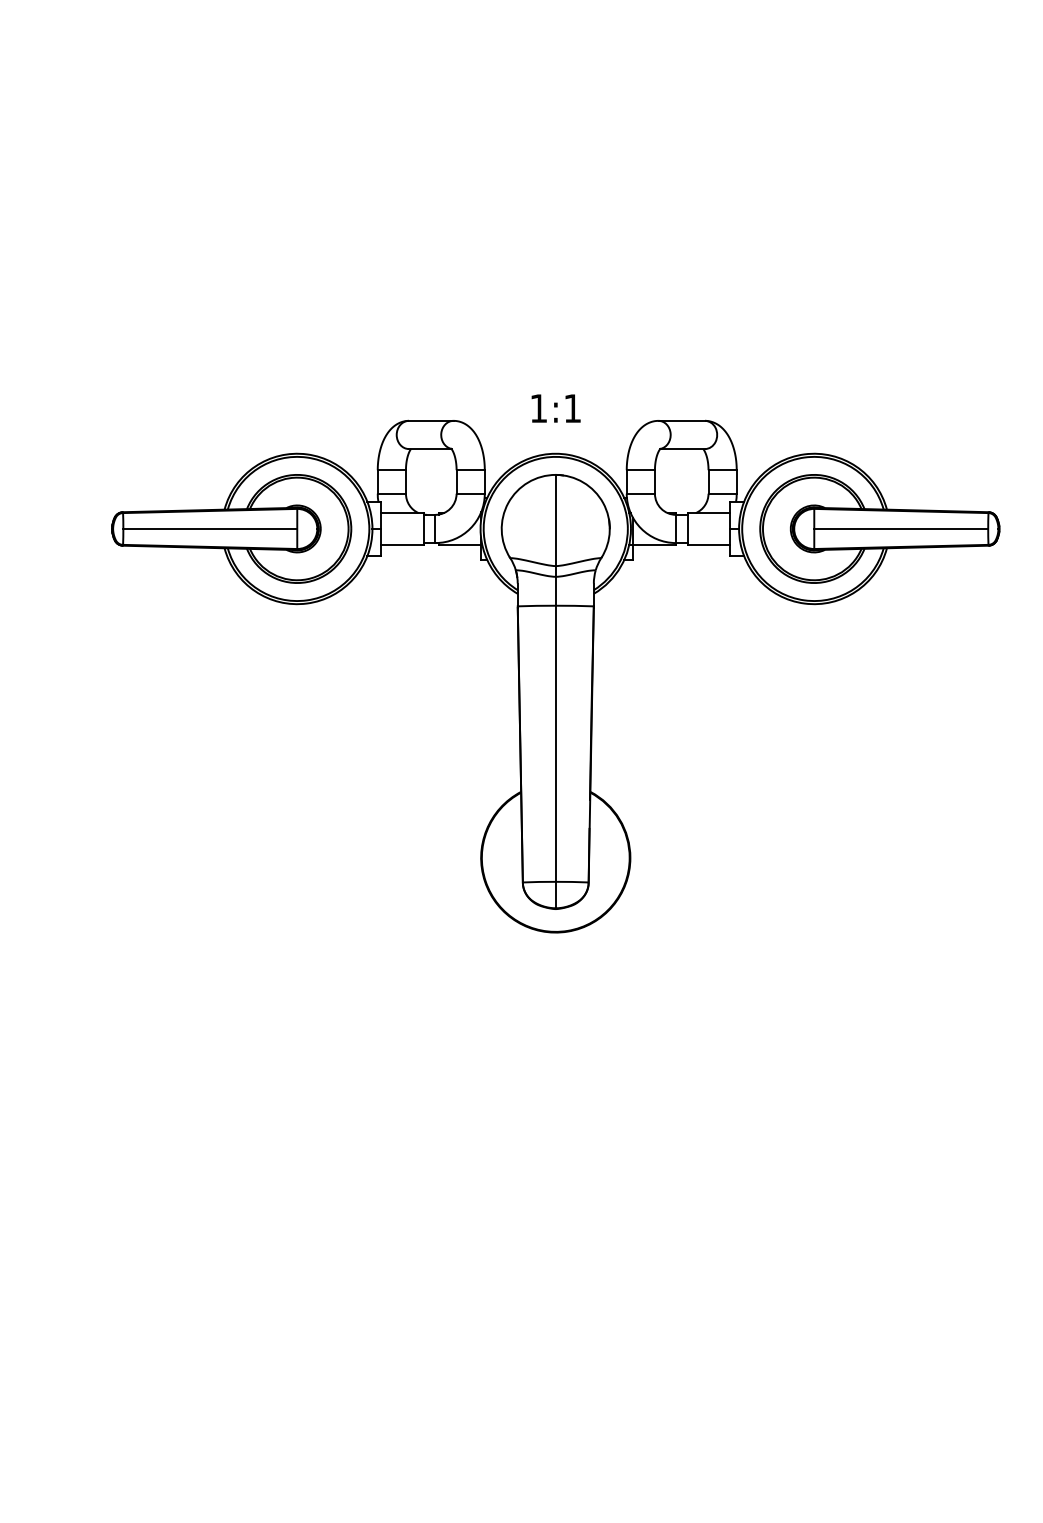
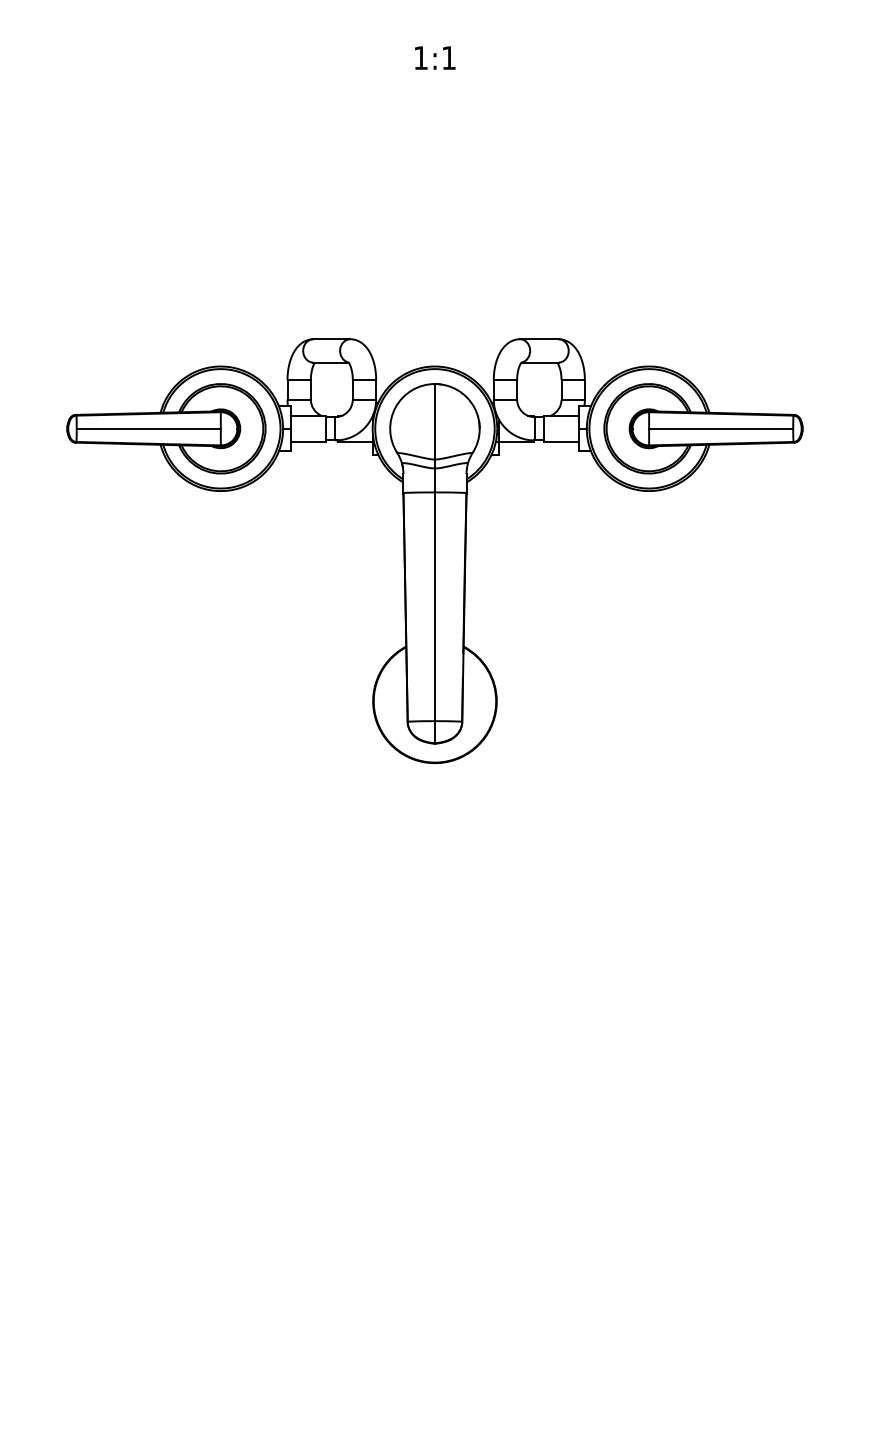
text: (556, 407) -> (435, 57), moved

